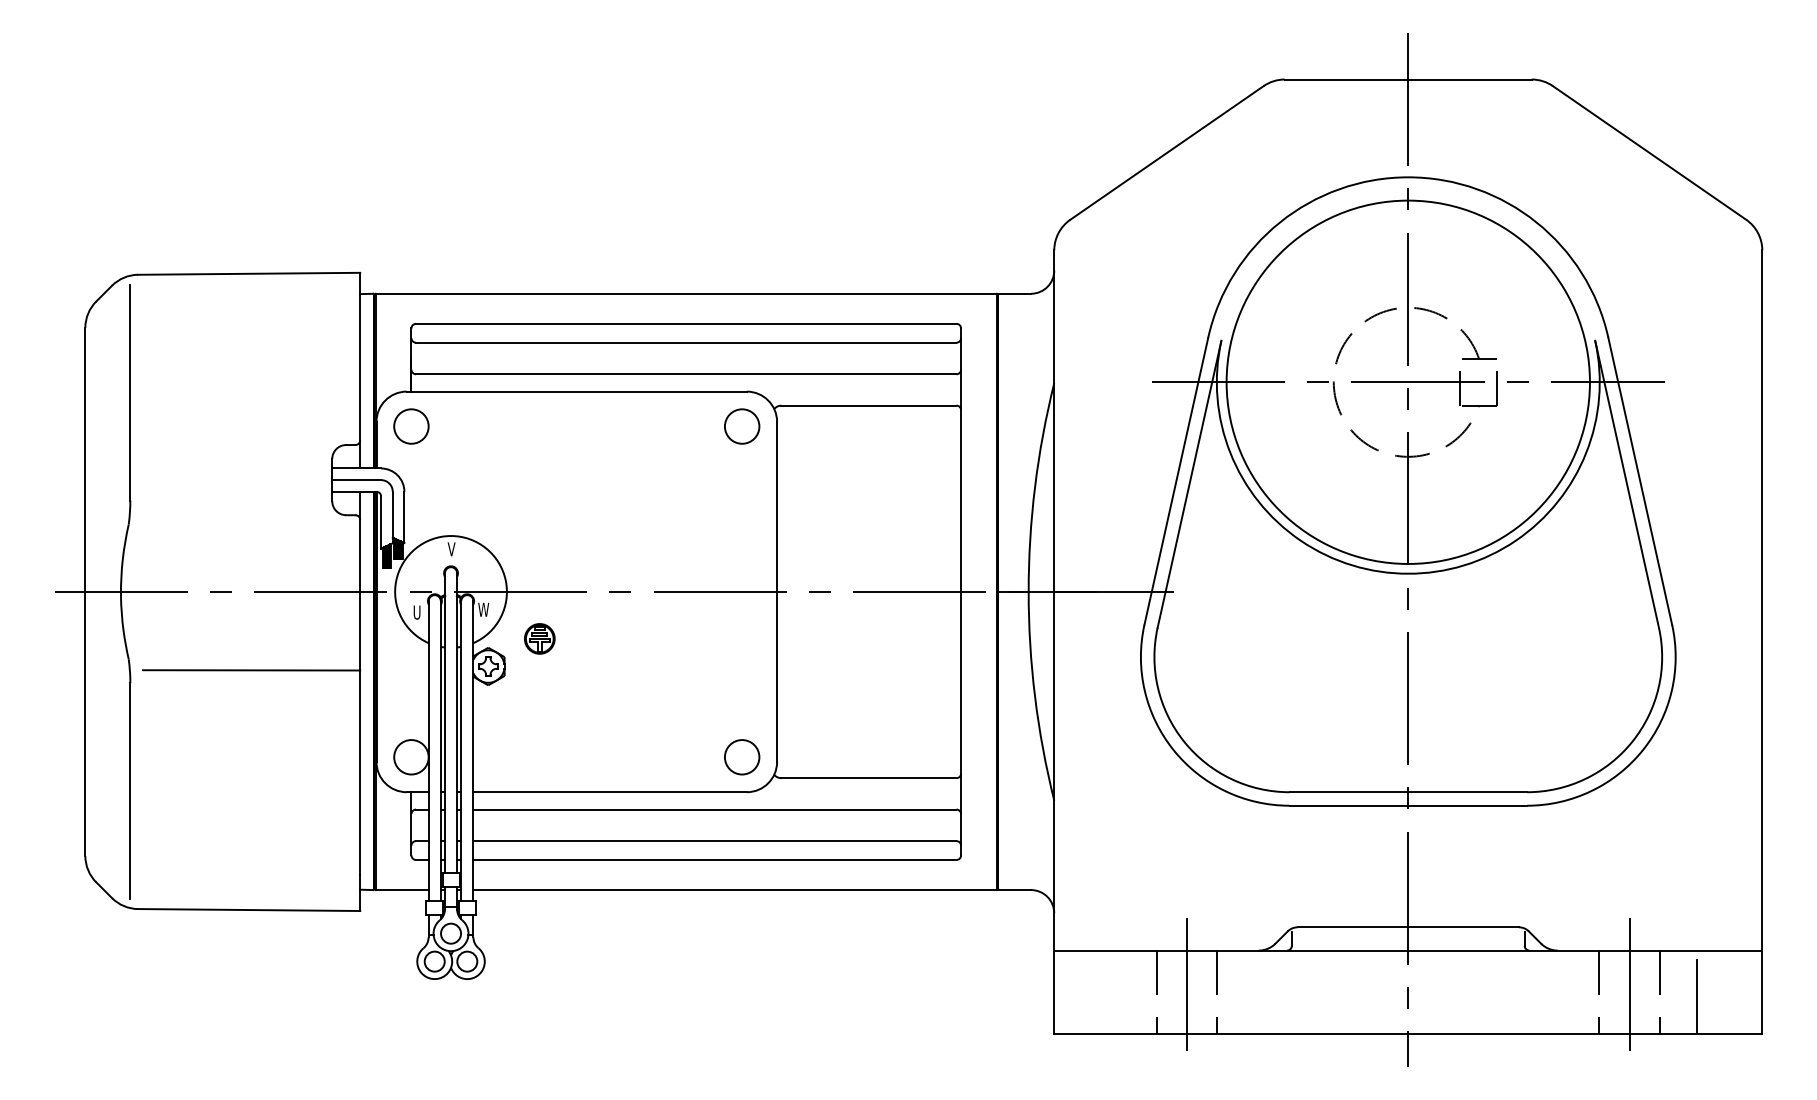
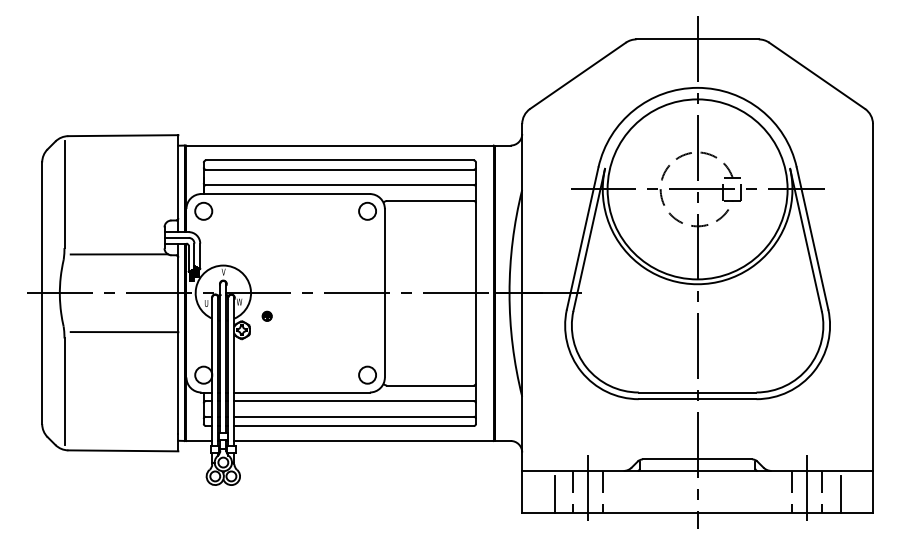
line: (241, 513) -> (119, 254), added
part: (538, 636) -> (266, 315), size x0.62
line: (1119, 996) -> (554, 493), added

